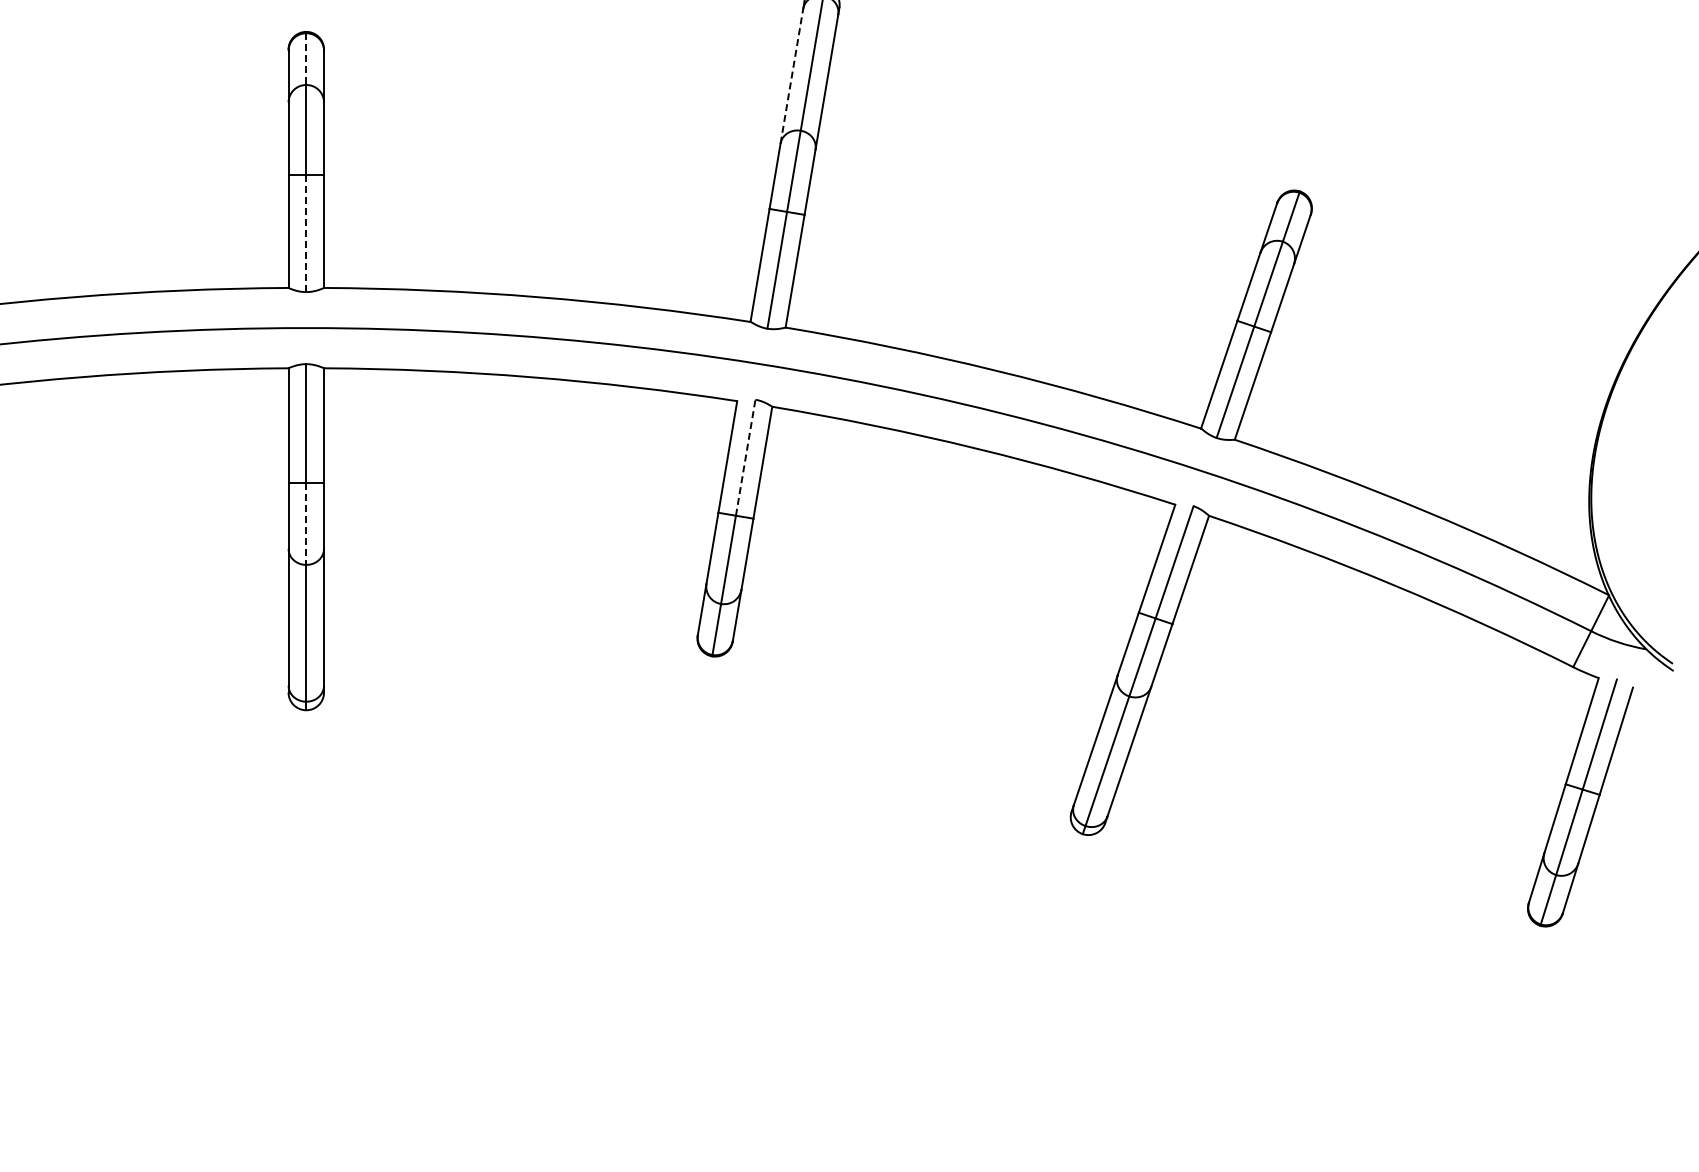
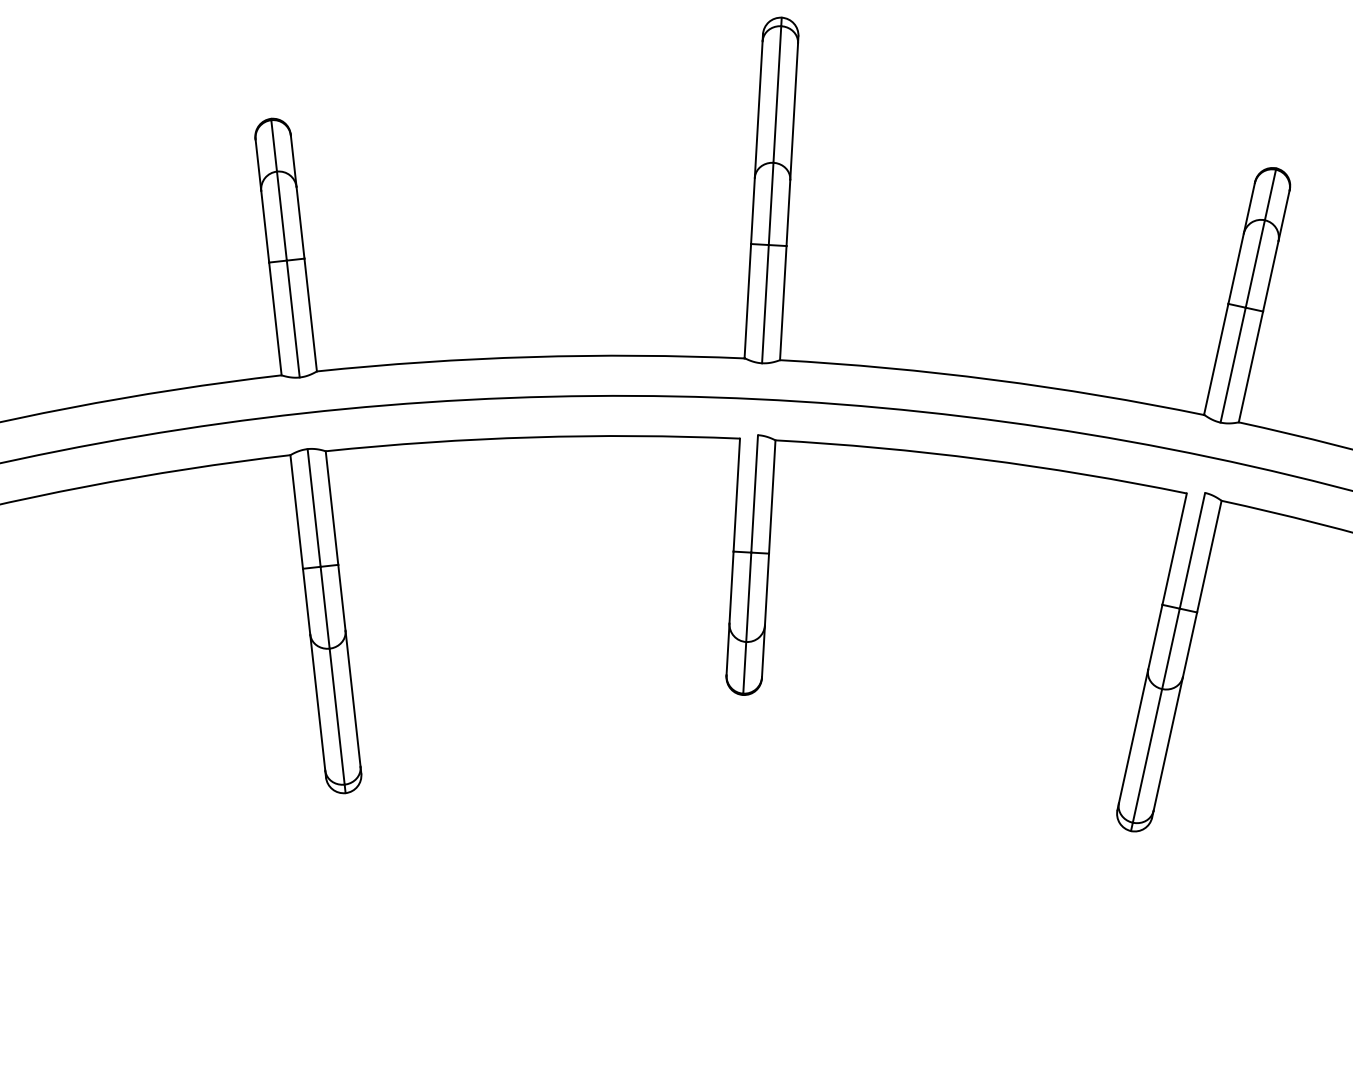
line: (306, 59) -> (274, 146), dashed -> solid
line: (792, 75) -> (759, 108), dashed -> solid
line: (306, 233) -> (293, 319), dashed -> solid
line: (745, 457) -> (754, 493), dashed -> solid
line: (306, 524) -> (325, 608), dashed -> solid

